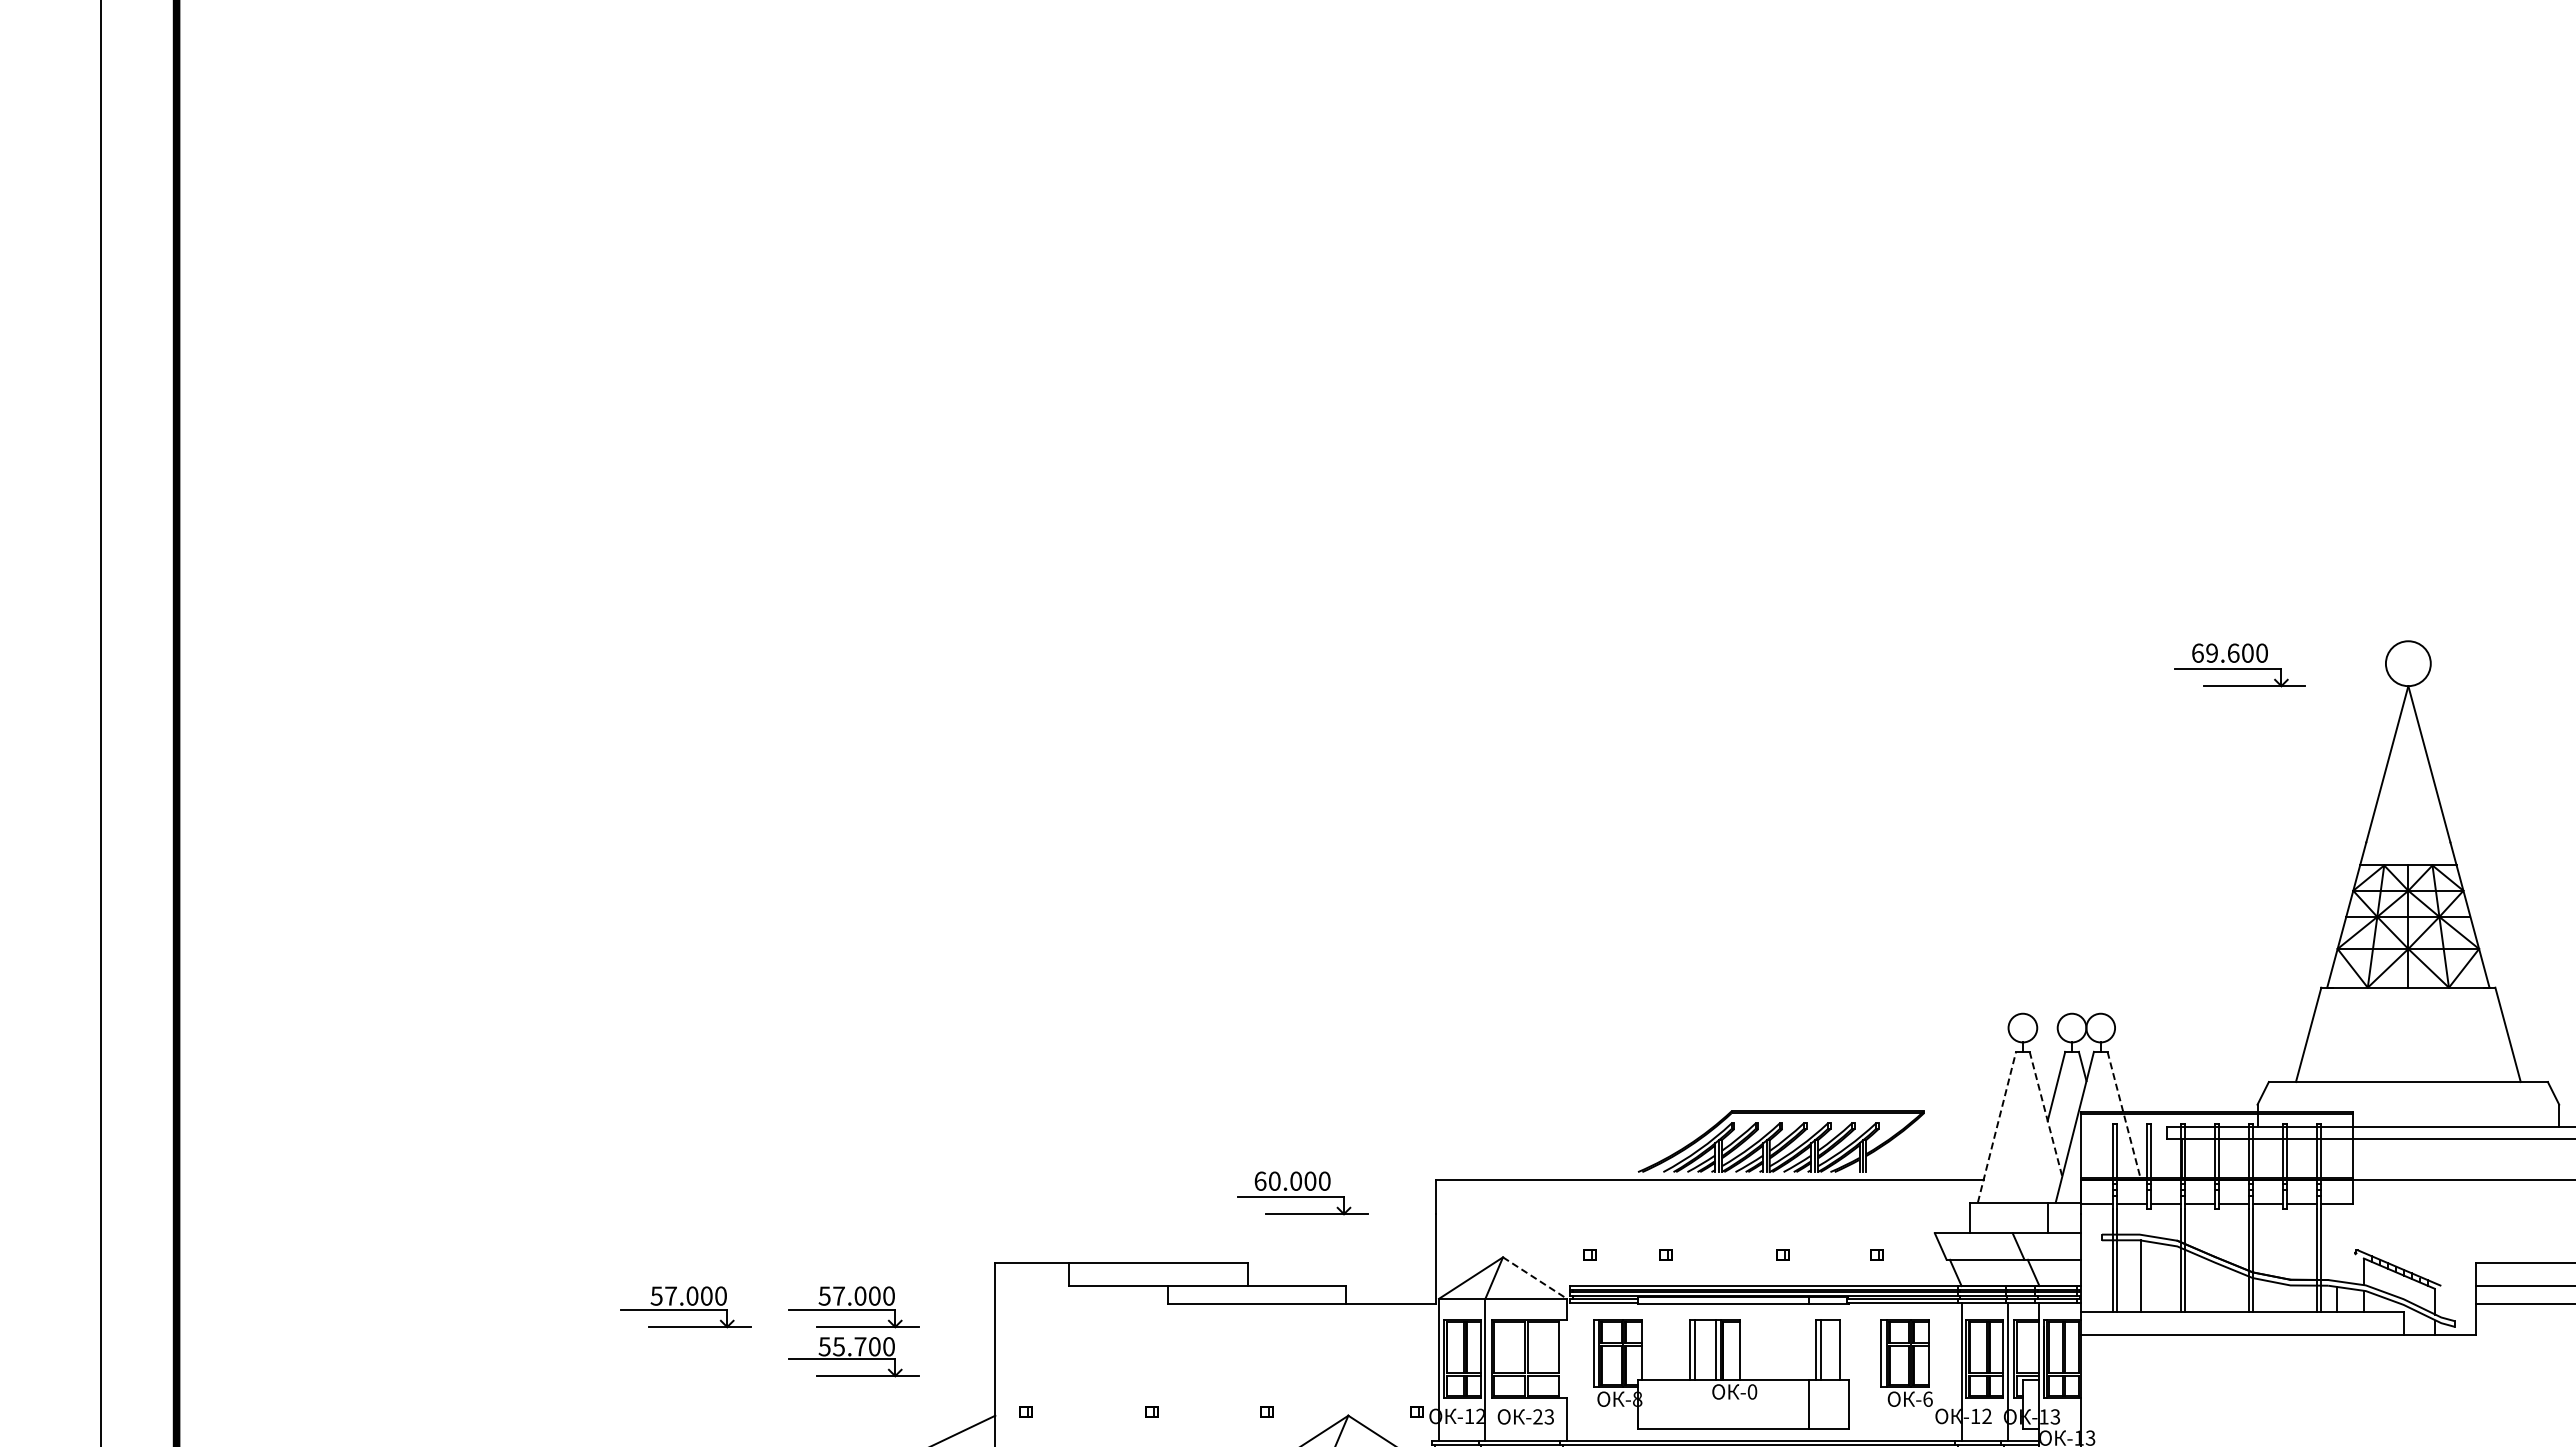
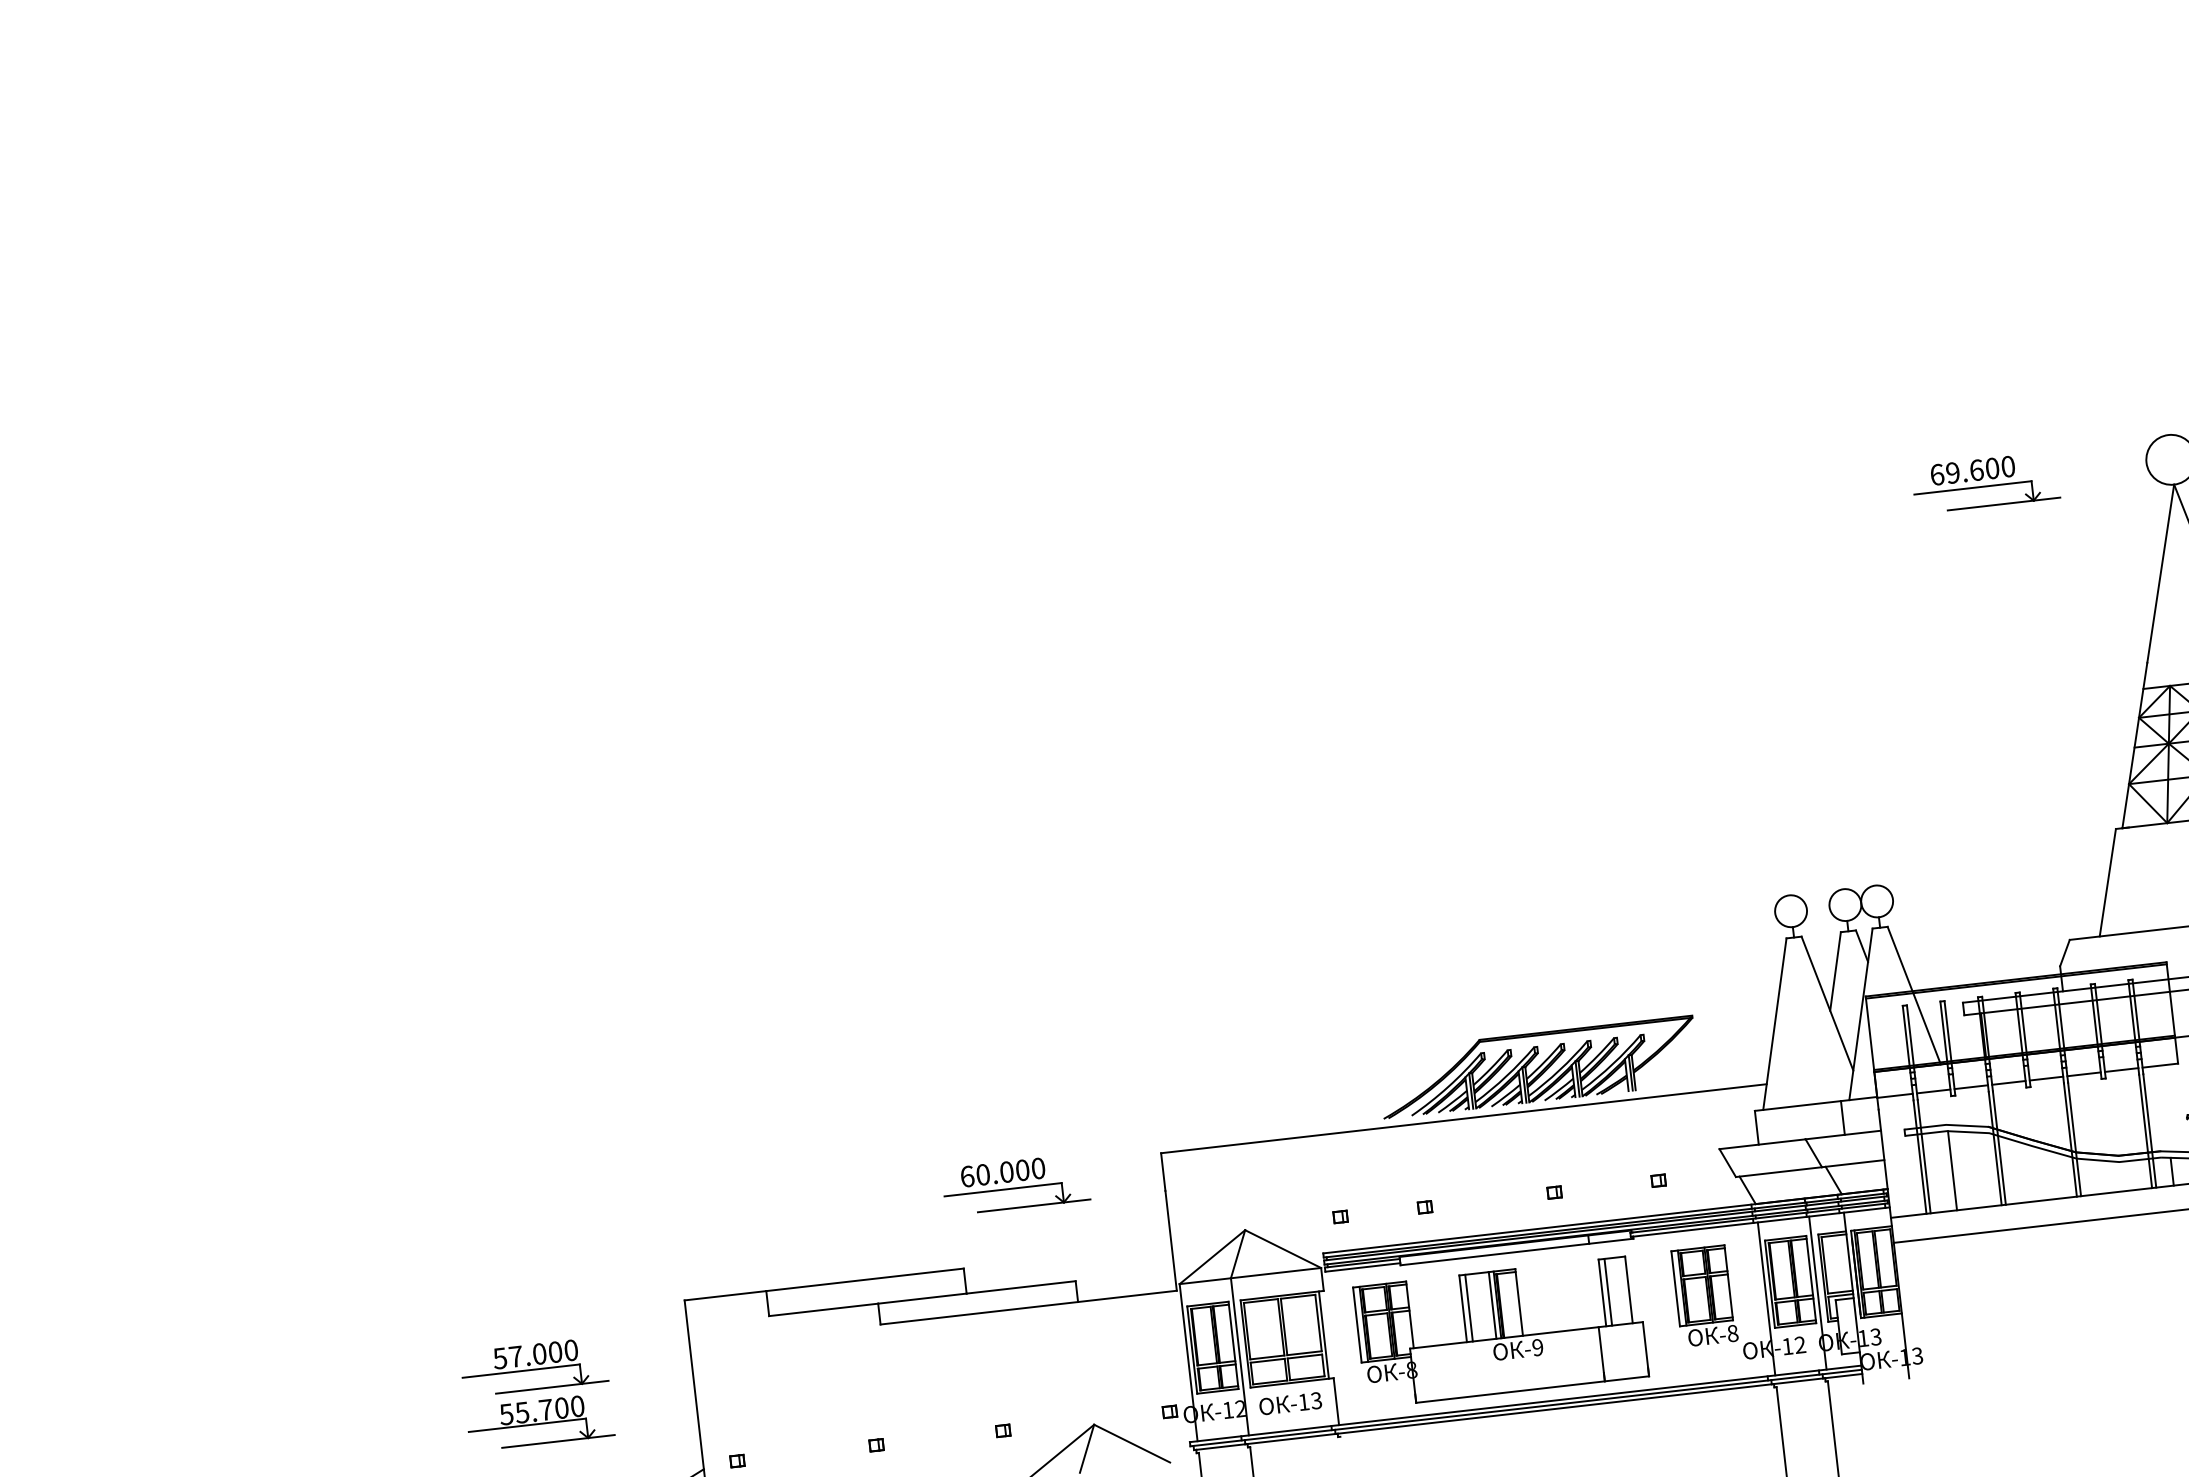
line: (2046, 1114) -> (1828, 1003), dashed -> solid
line: (2124, 1116) -> (1914, 996), dashed -> solid
line: (1996, 1127) -> (1774, 1024), dashed -> solid
line: (1535, 1278) -> (1283, 1249), dashed -> solid
part: (685, 1307) -> (347, 1388), removed
line: (1562, 1358) -> (1323, 1334), added
text: (1752, 1391) -> (1537, 1347), -0 -> -9
text: (1927, 1398) -> (1732, 1332), -6 -> -8
text: (1537, 1416) -> (1303, 1401), -23 -> -13

